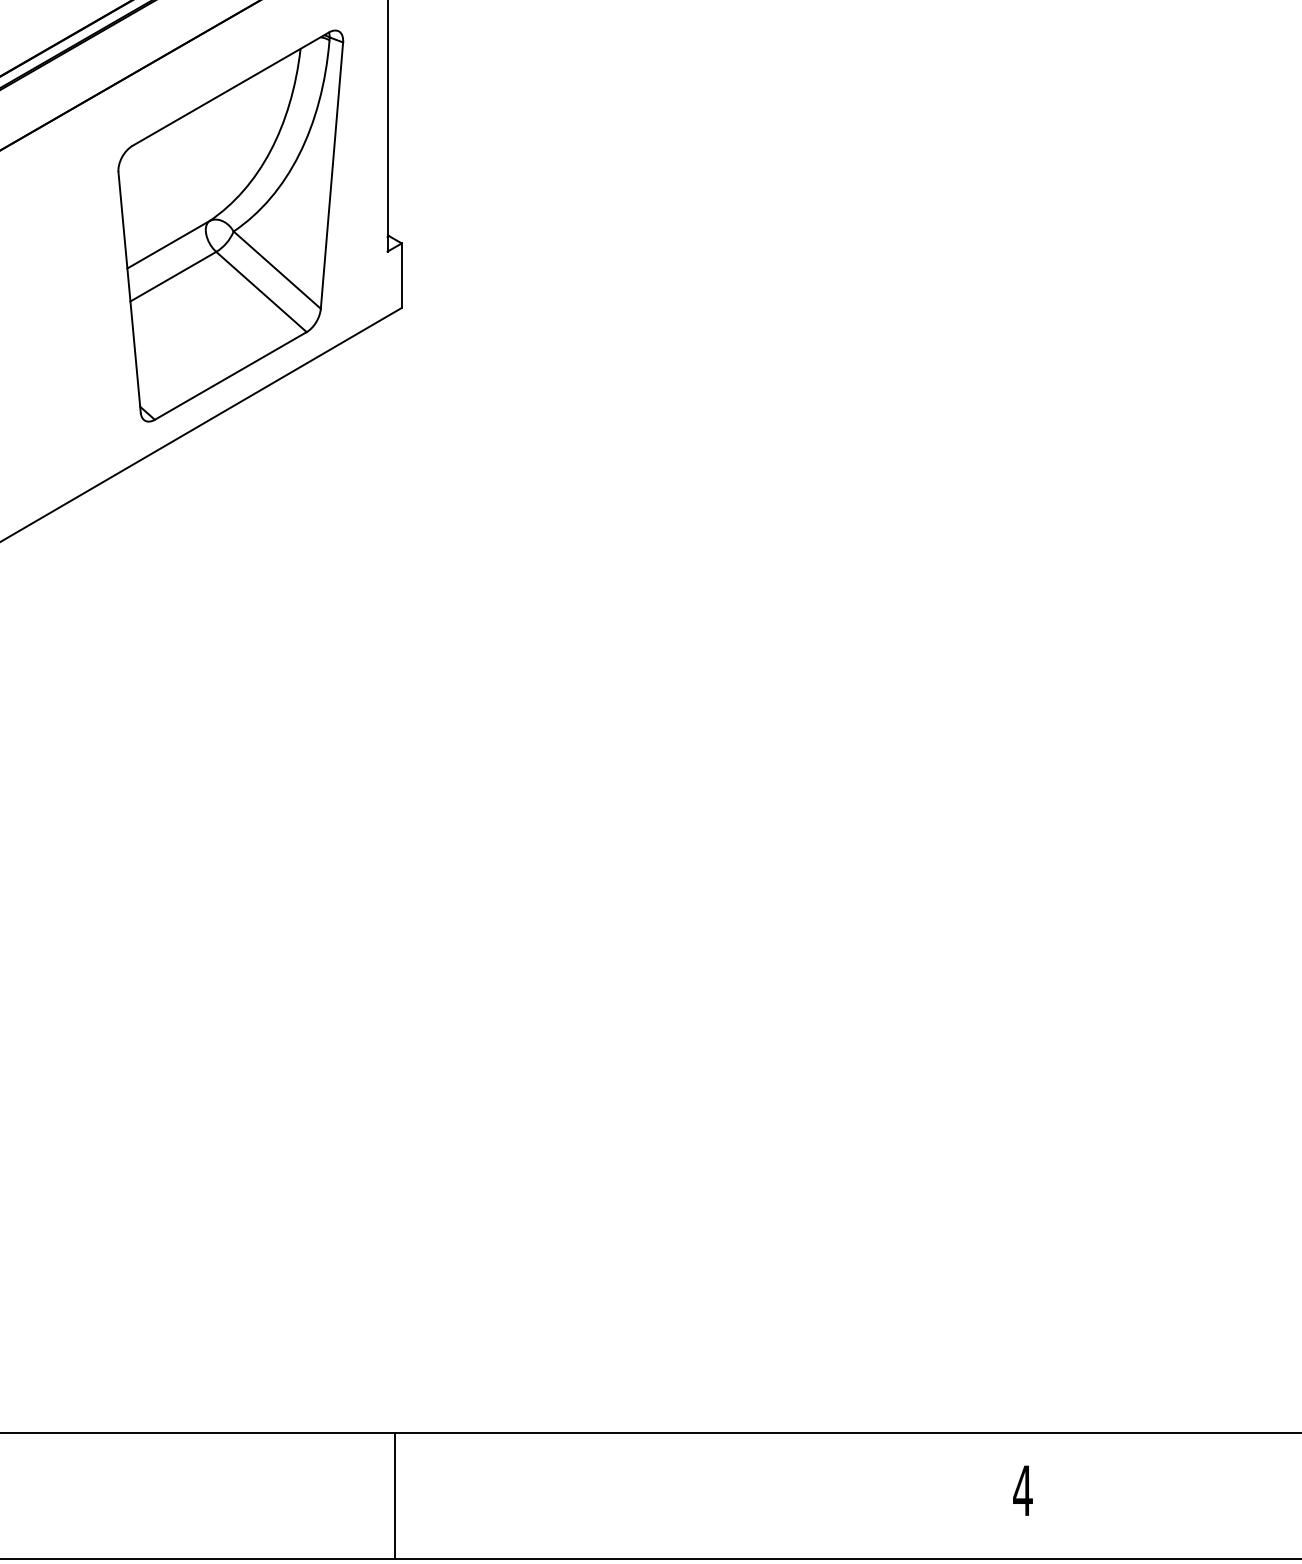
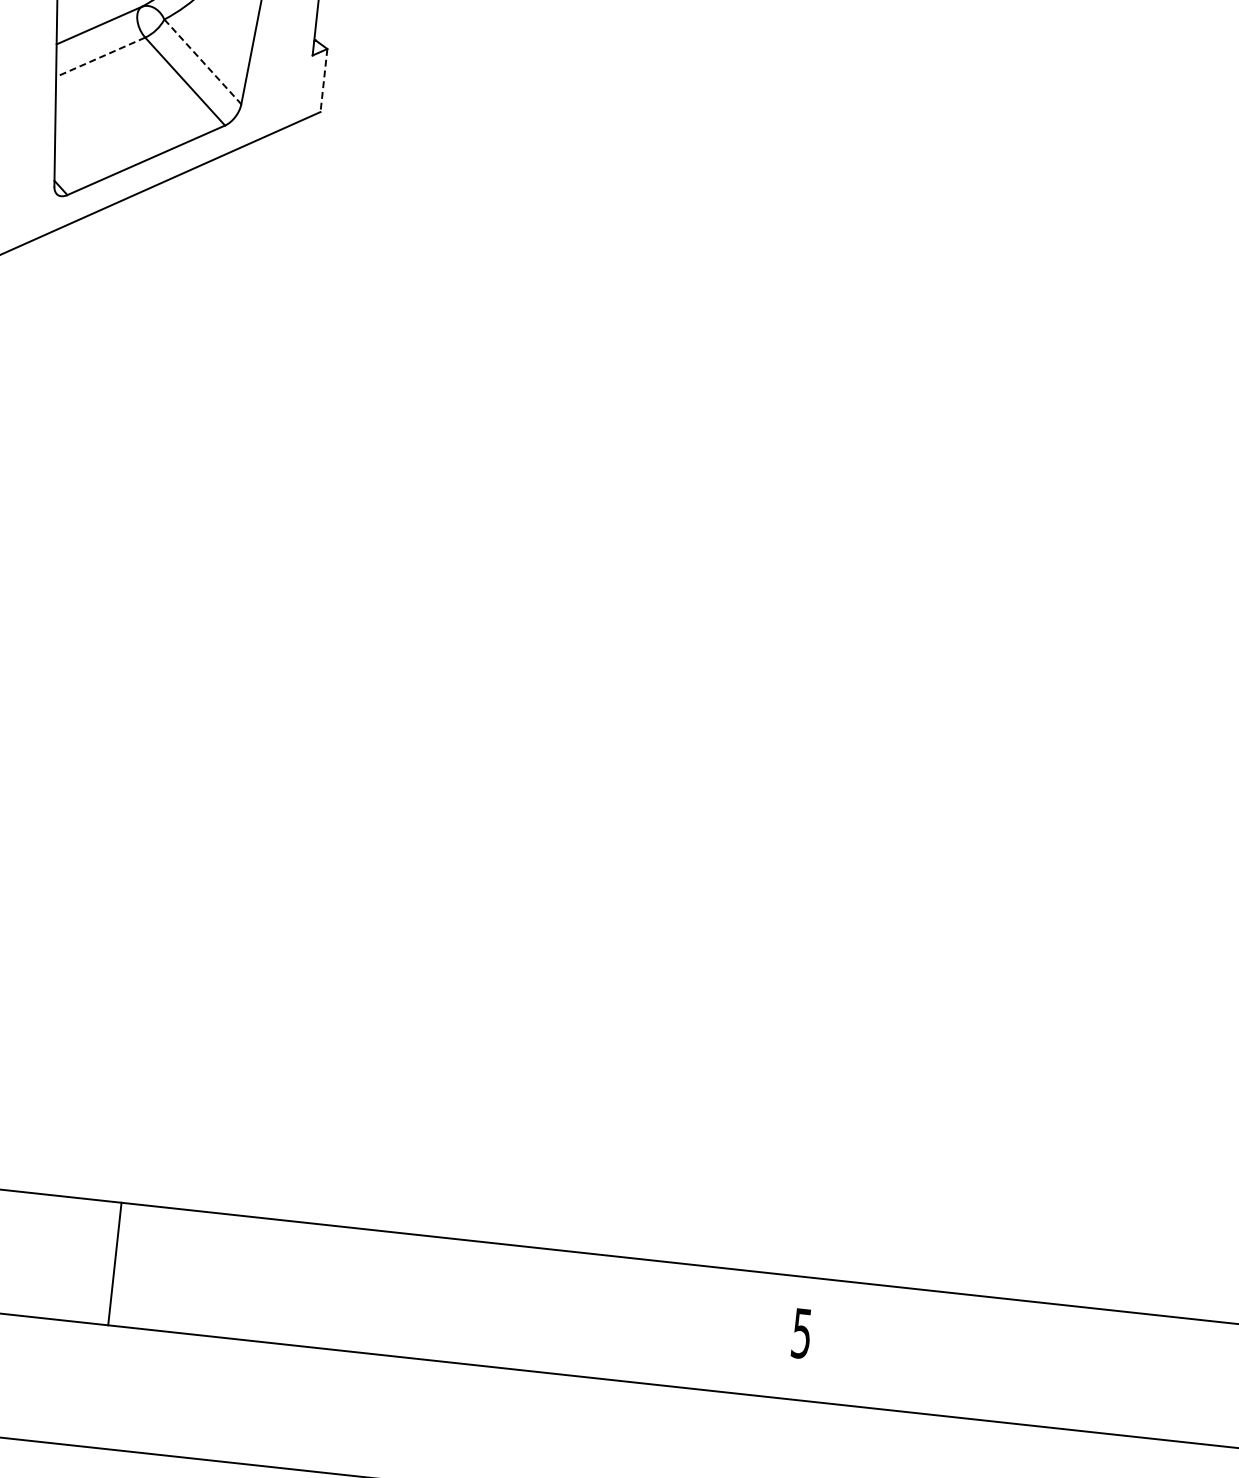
line: (277, 270) -> (203, 62), solid -> dashed
line: (173, 276) -> (100, 57), solid -> dashed
line: (401, 276) -> (323, 81), solid -> dashed
text: (1022, 1490) -> (801, 1333), 4 -> 5
line: (395, 1495) -> (115, 1263), moved

